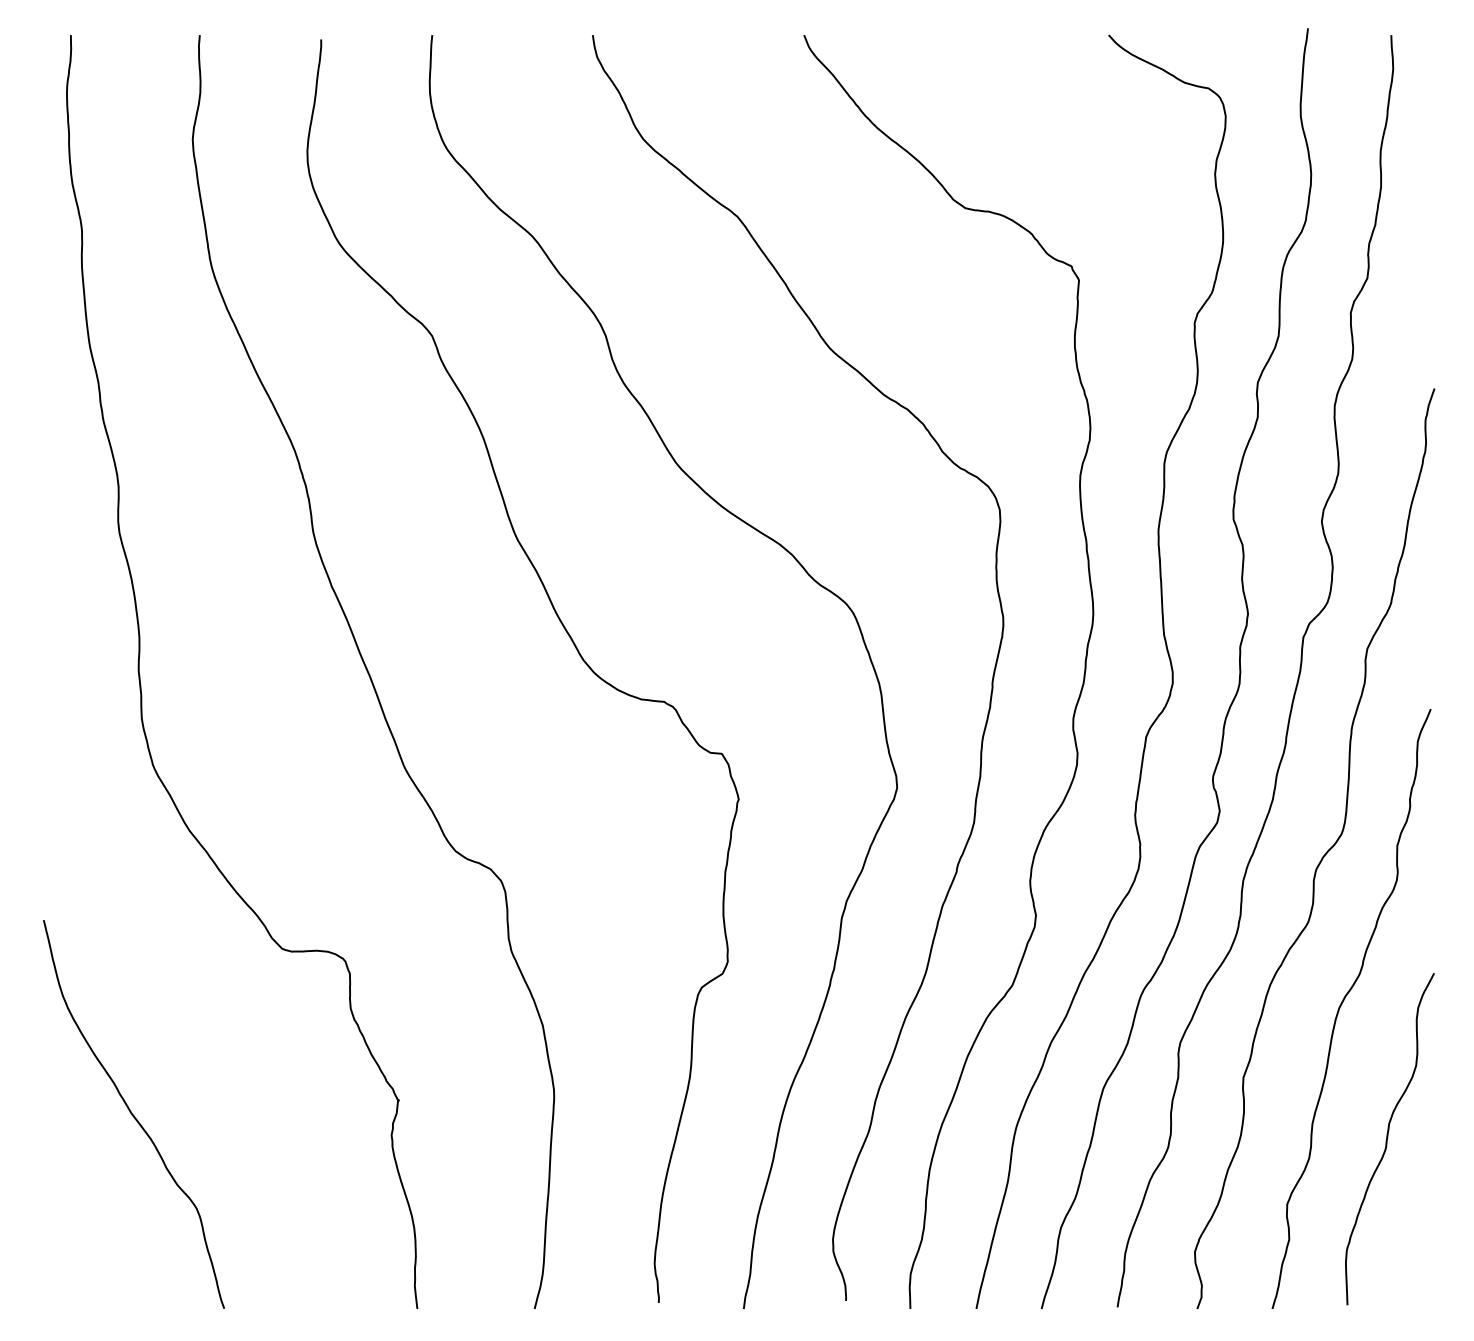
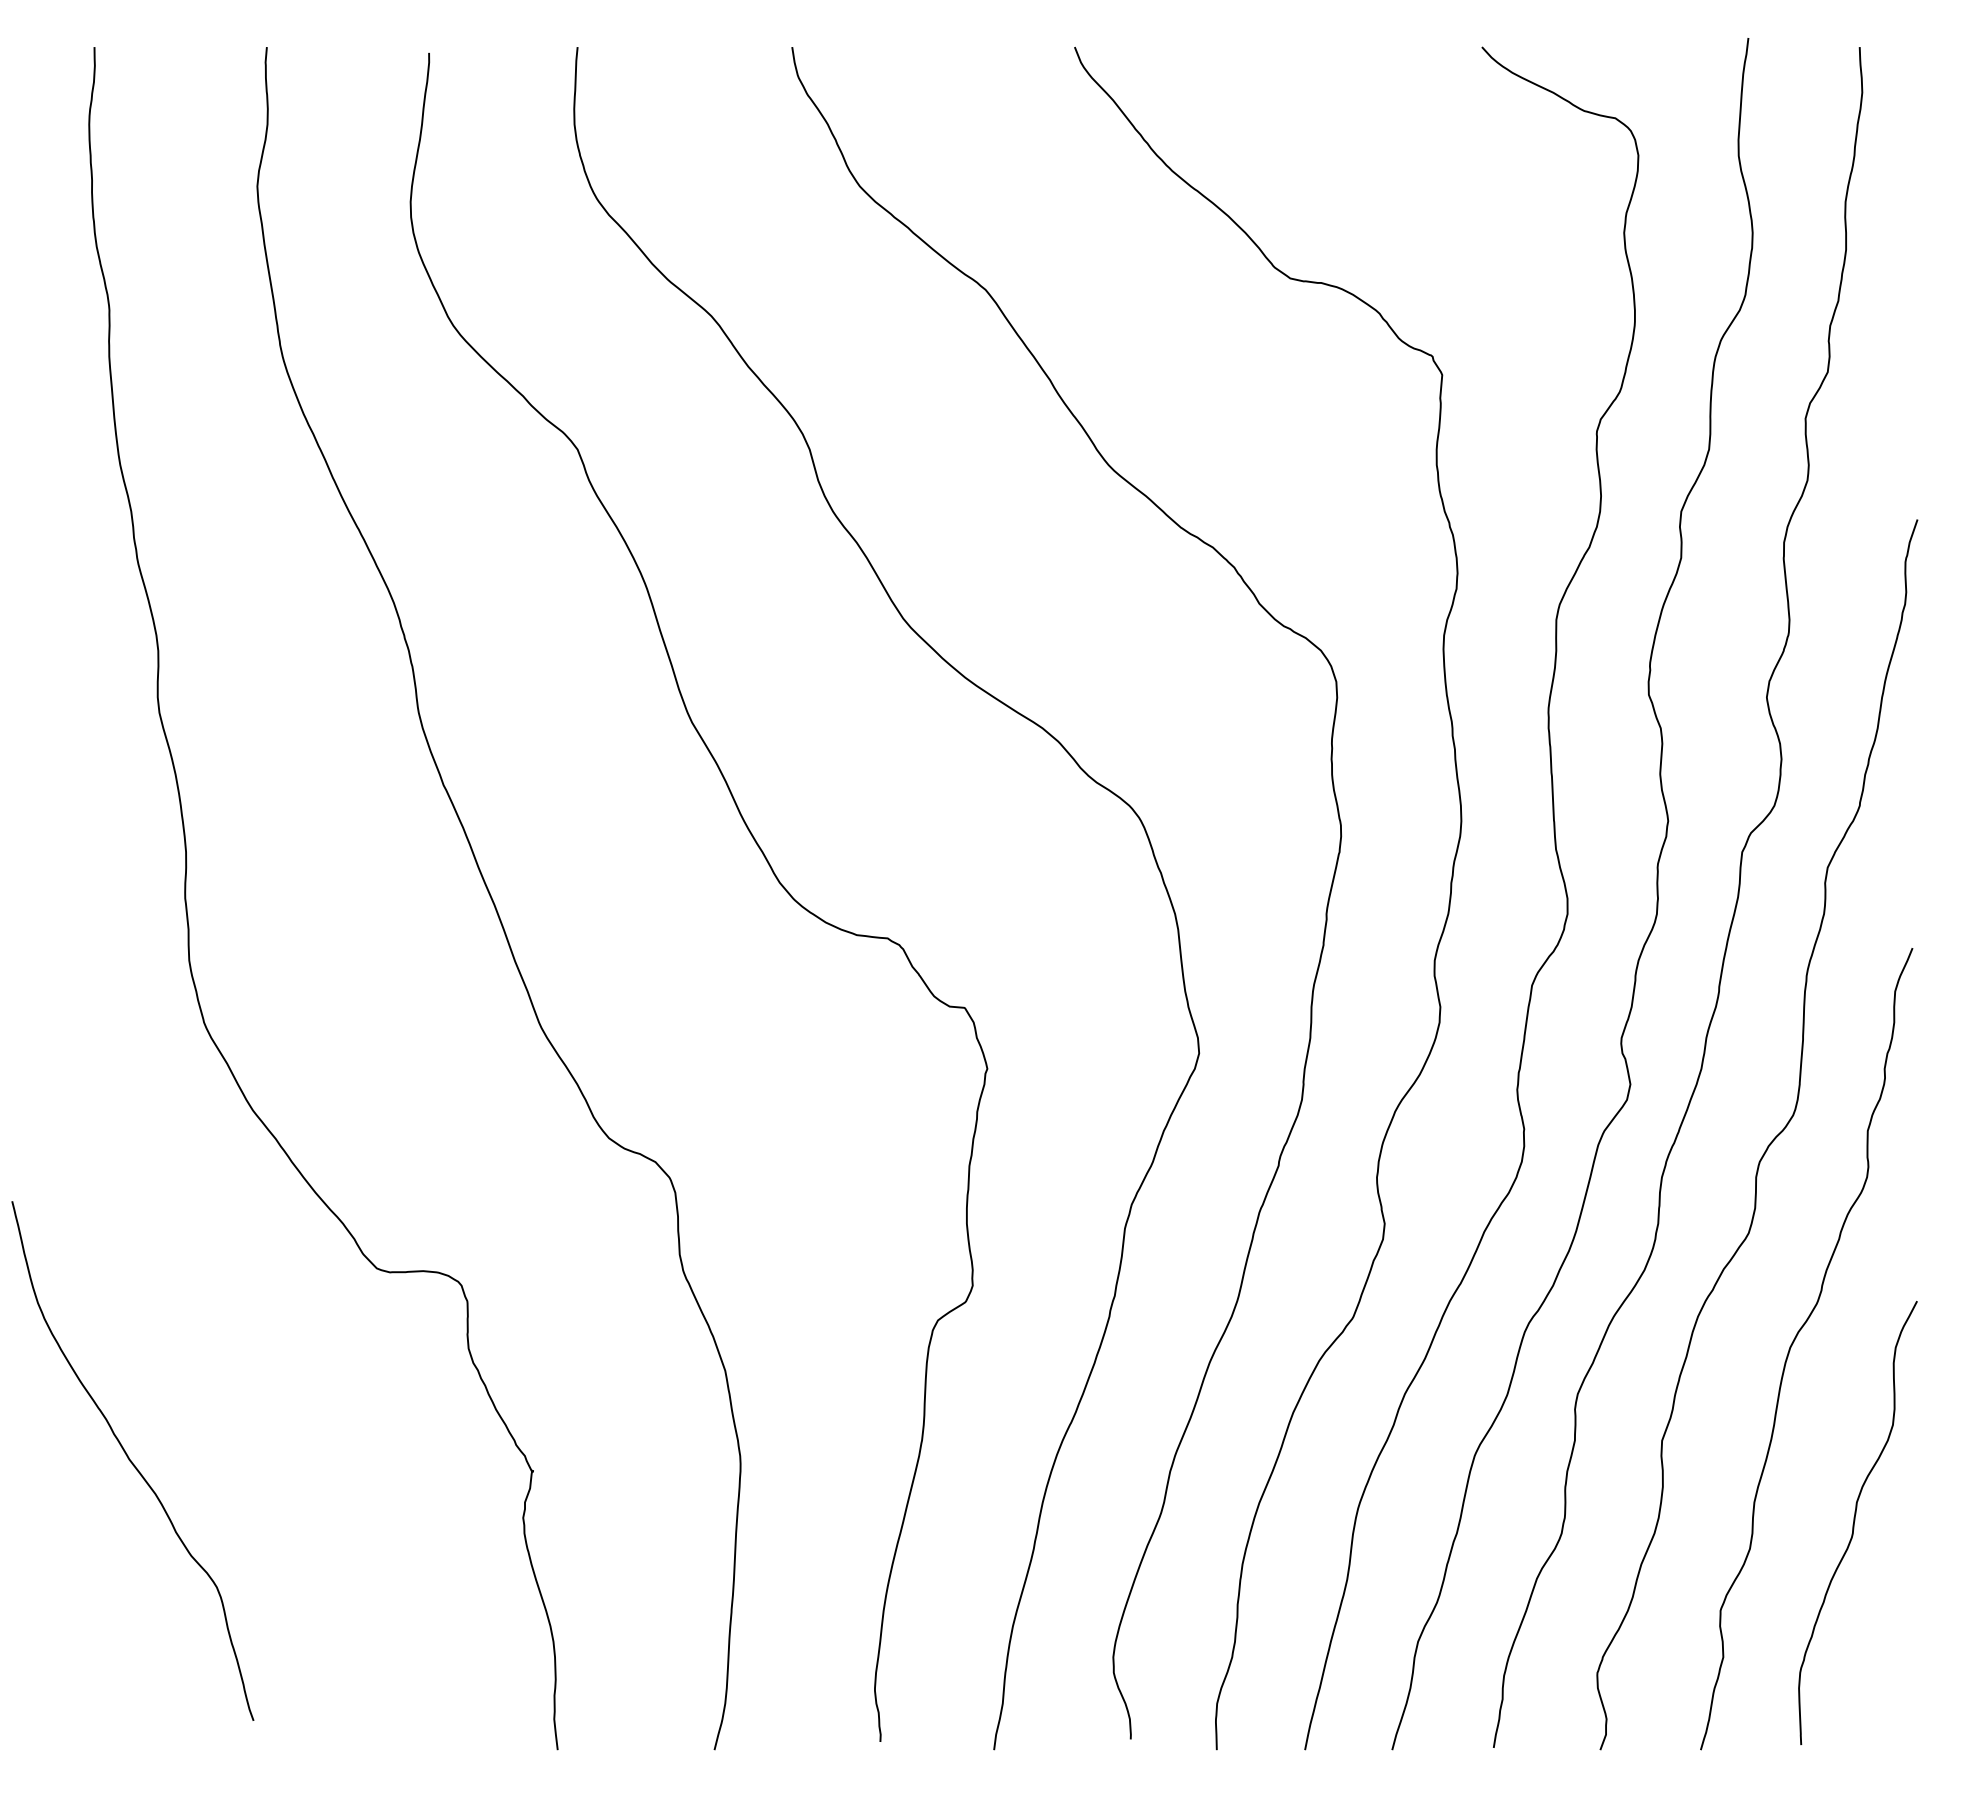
curve: (132, 1114) -> (131, 1460), moved

